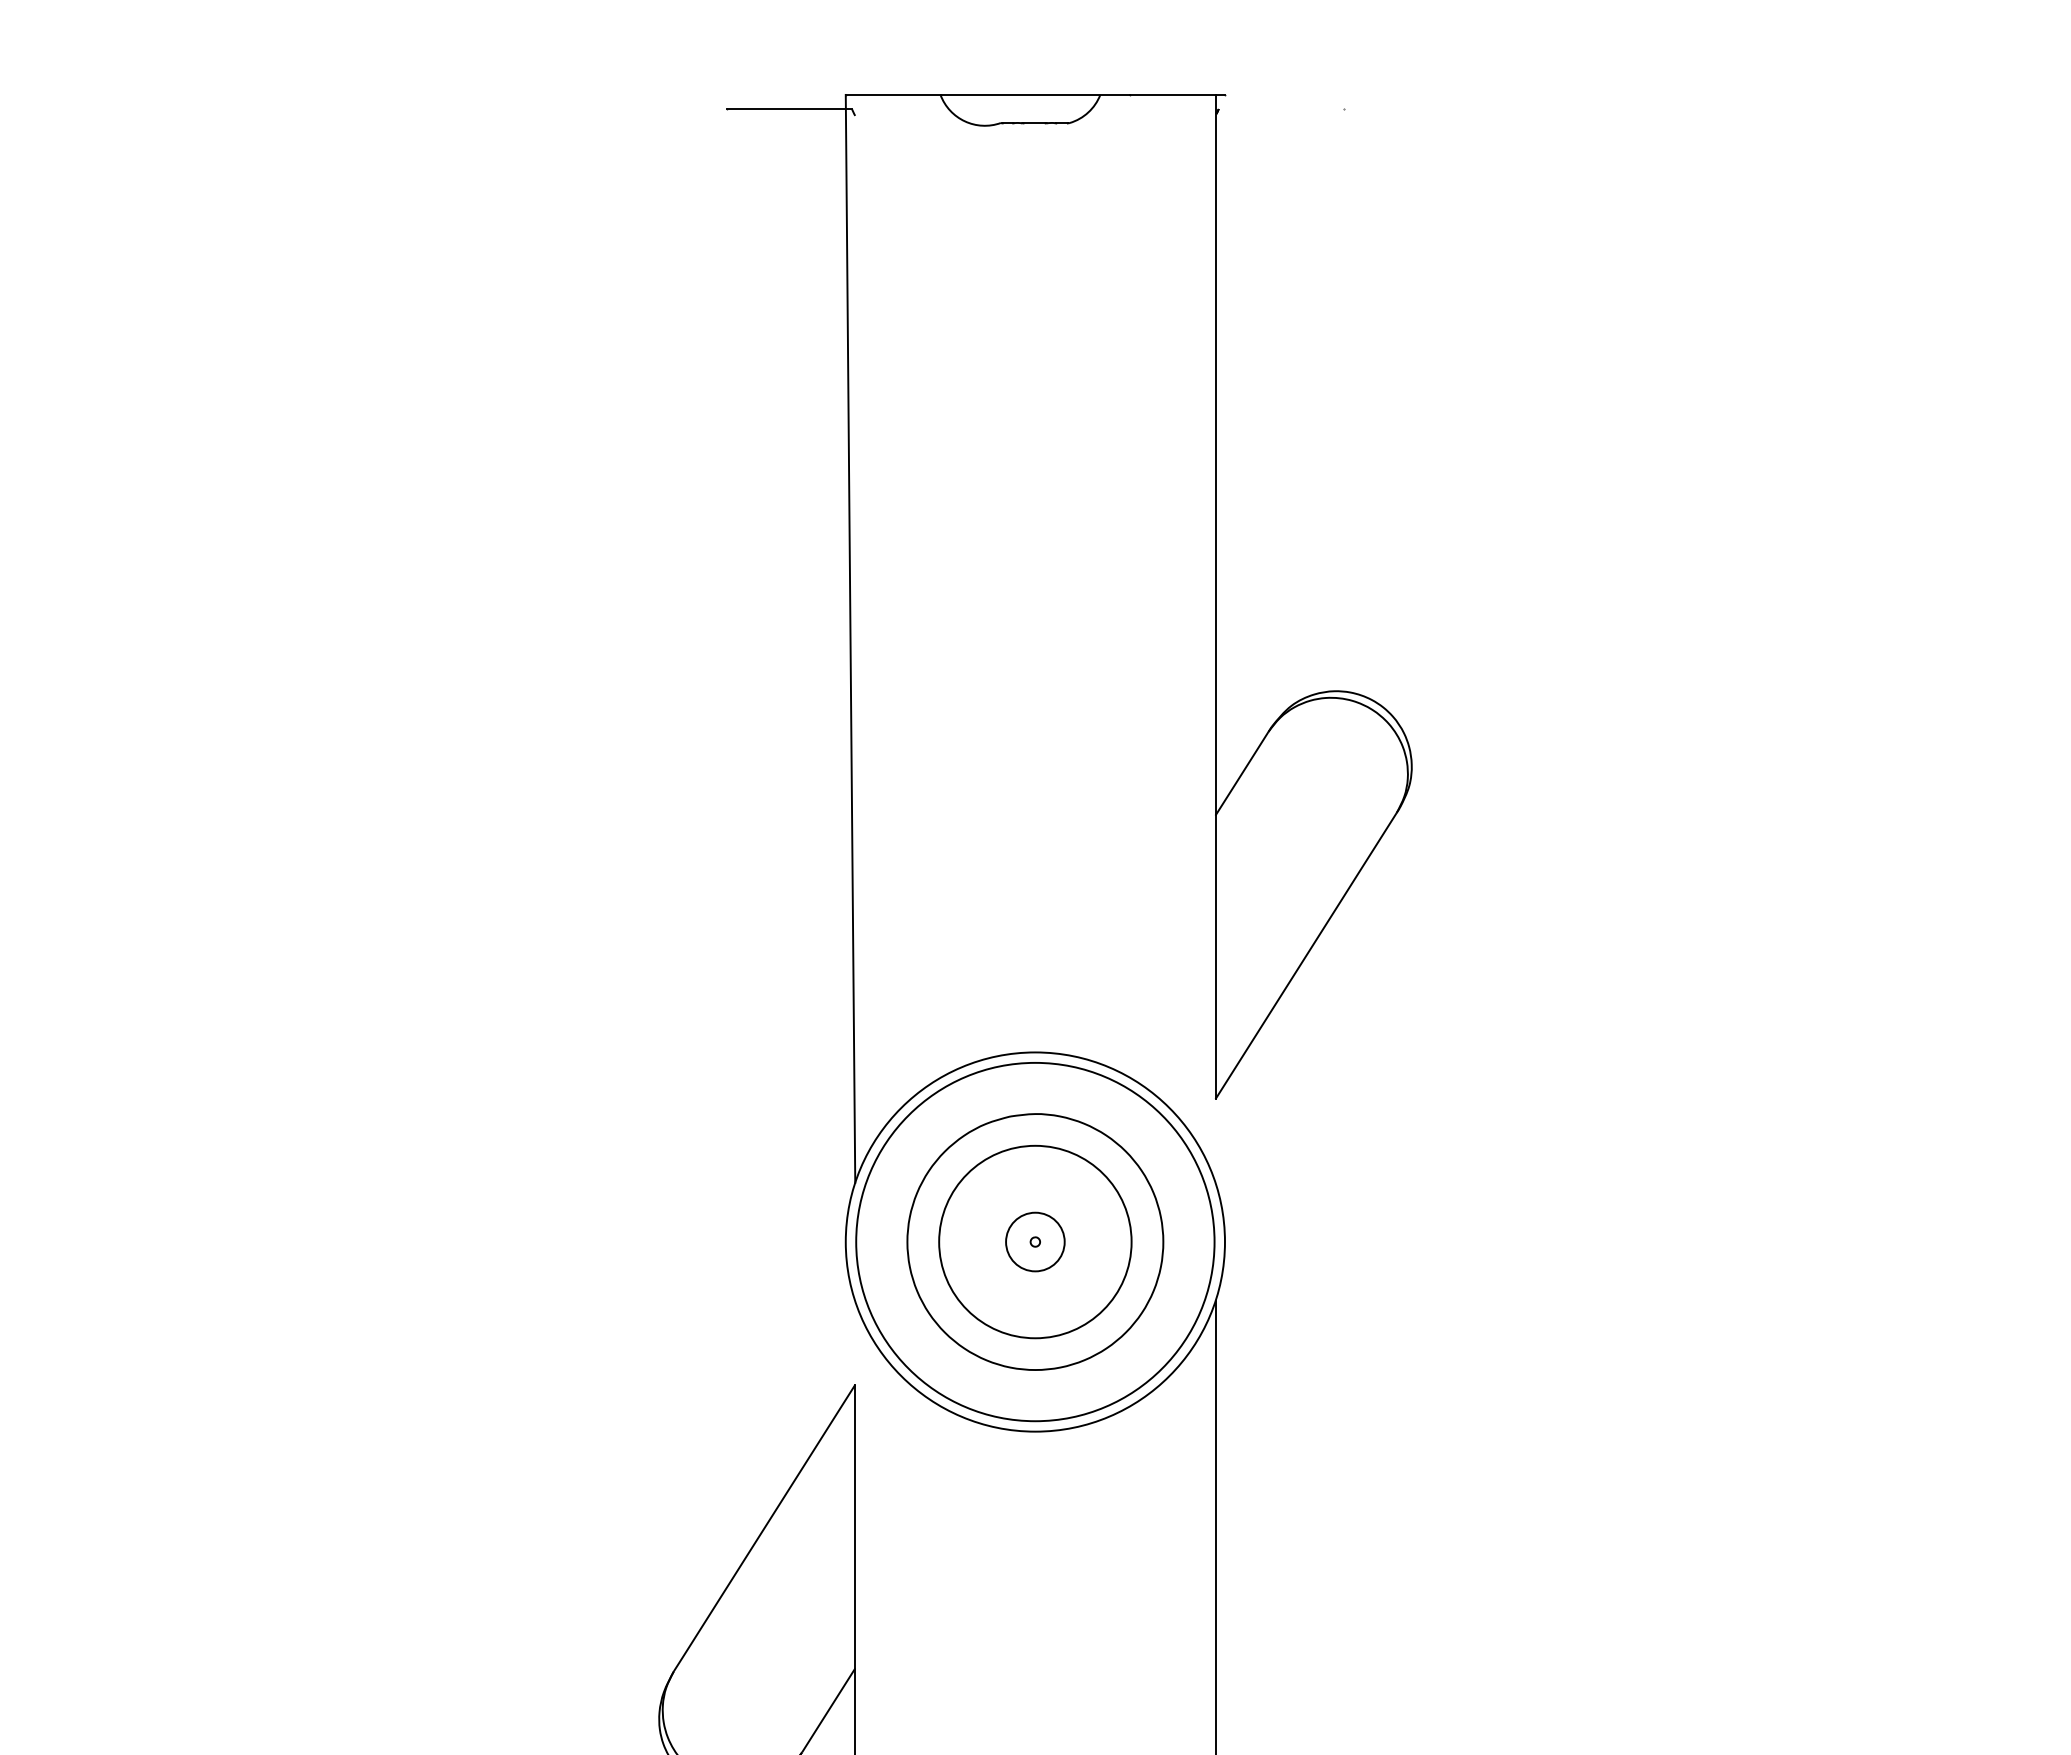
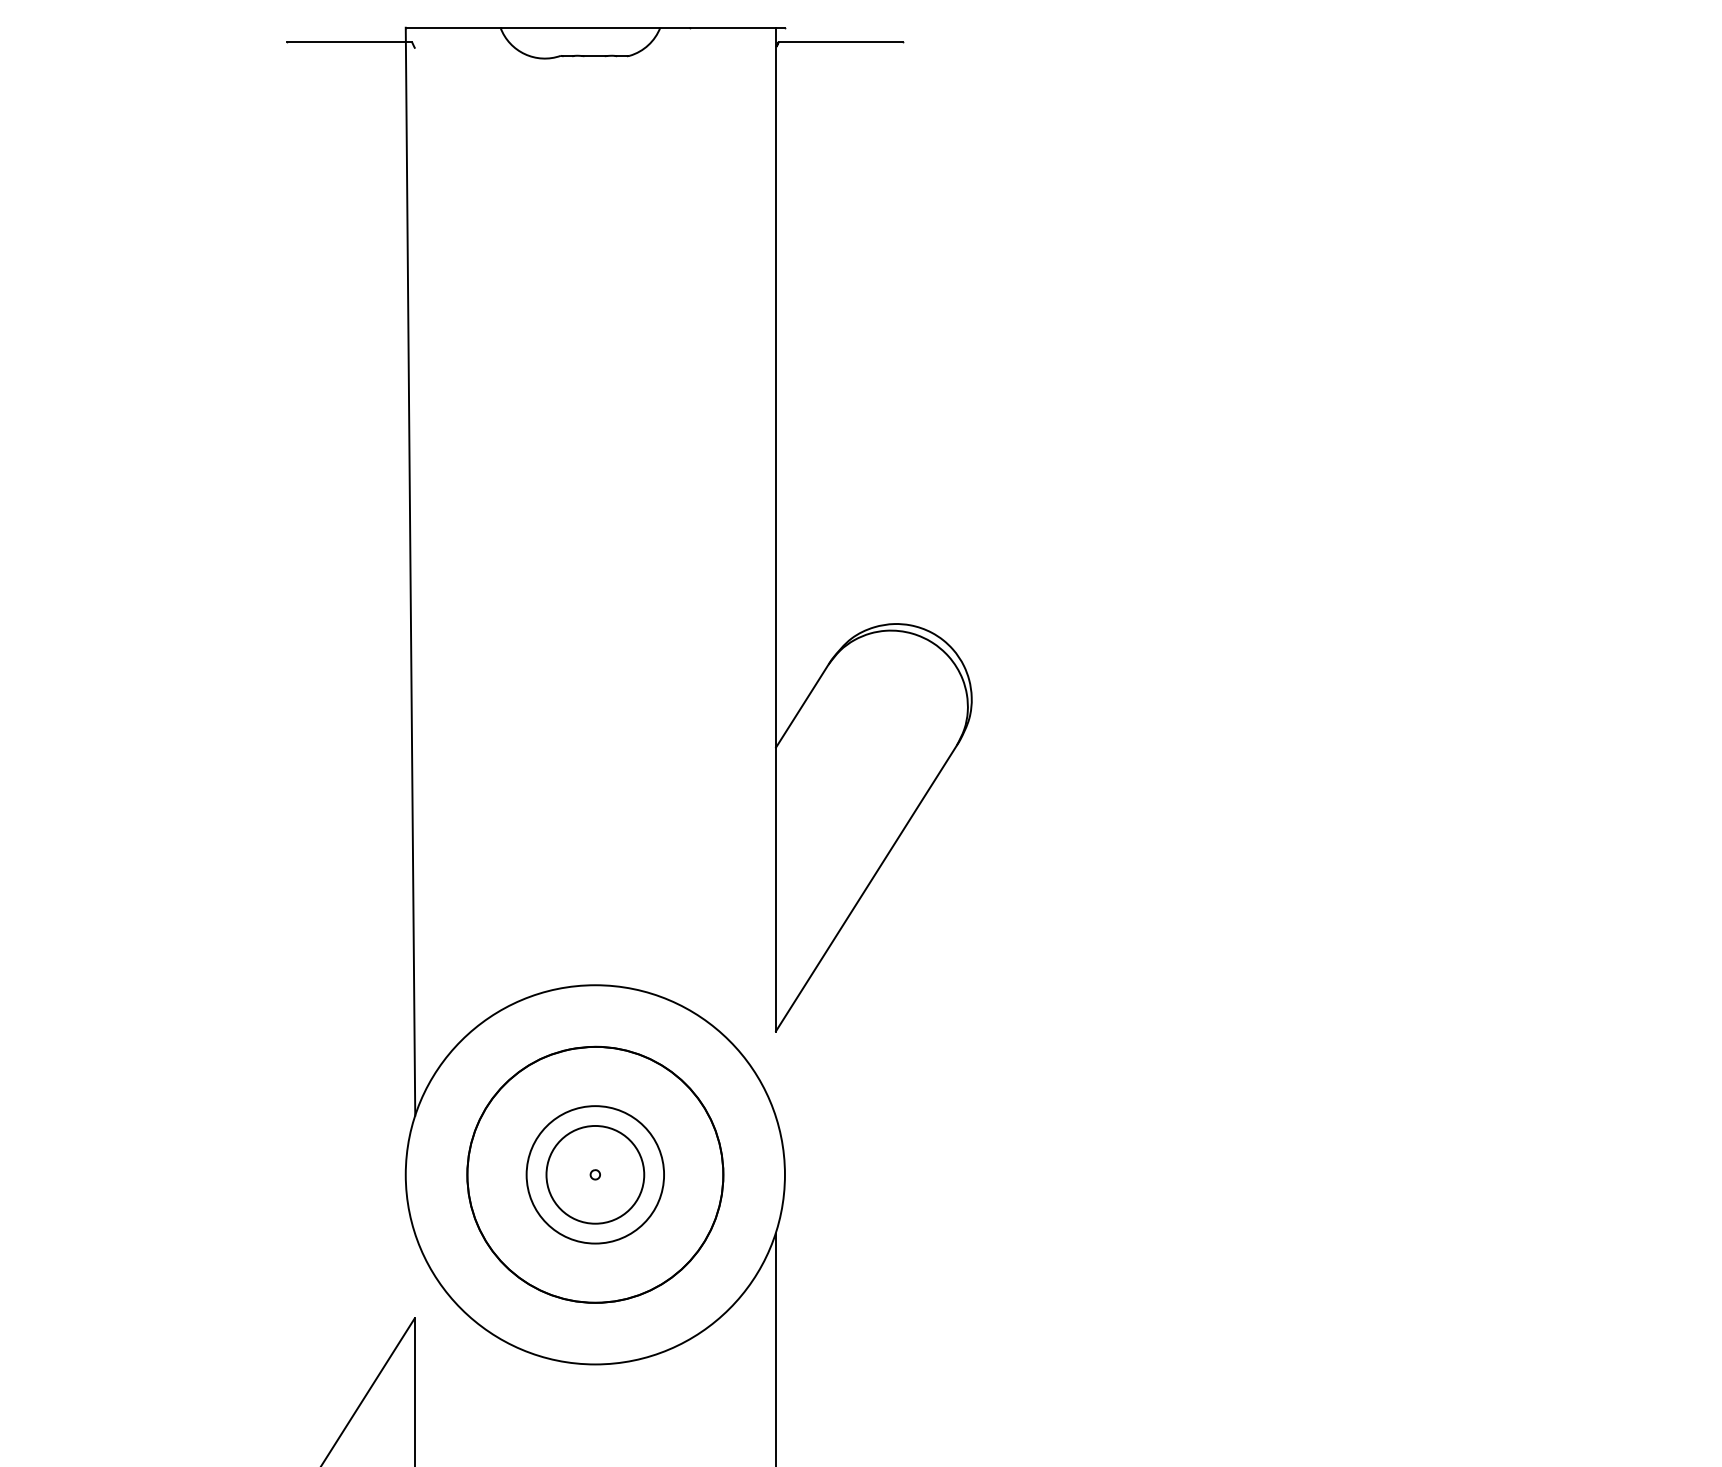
line: (1280, 109) -> (840, 42), added
circle: (1035, 1241) -> (595, 1174), size x0.71
circle: (1035, 1241) -> (595, 1174), size x1.67
circle: (1035, 1242) -> (595, 1175), size x0.71

